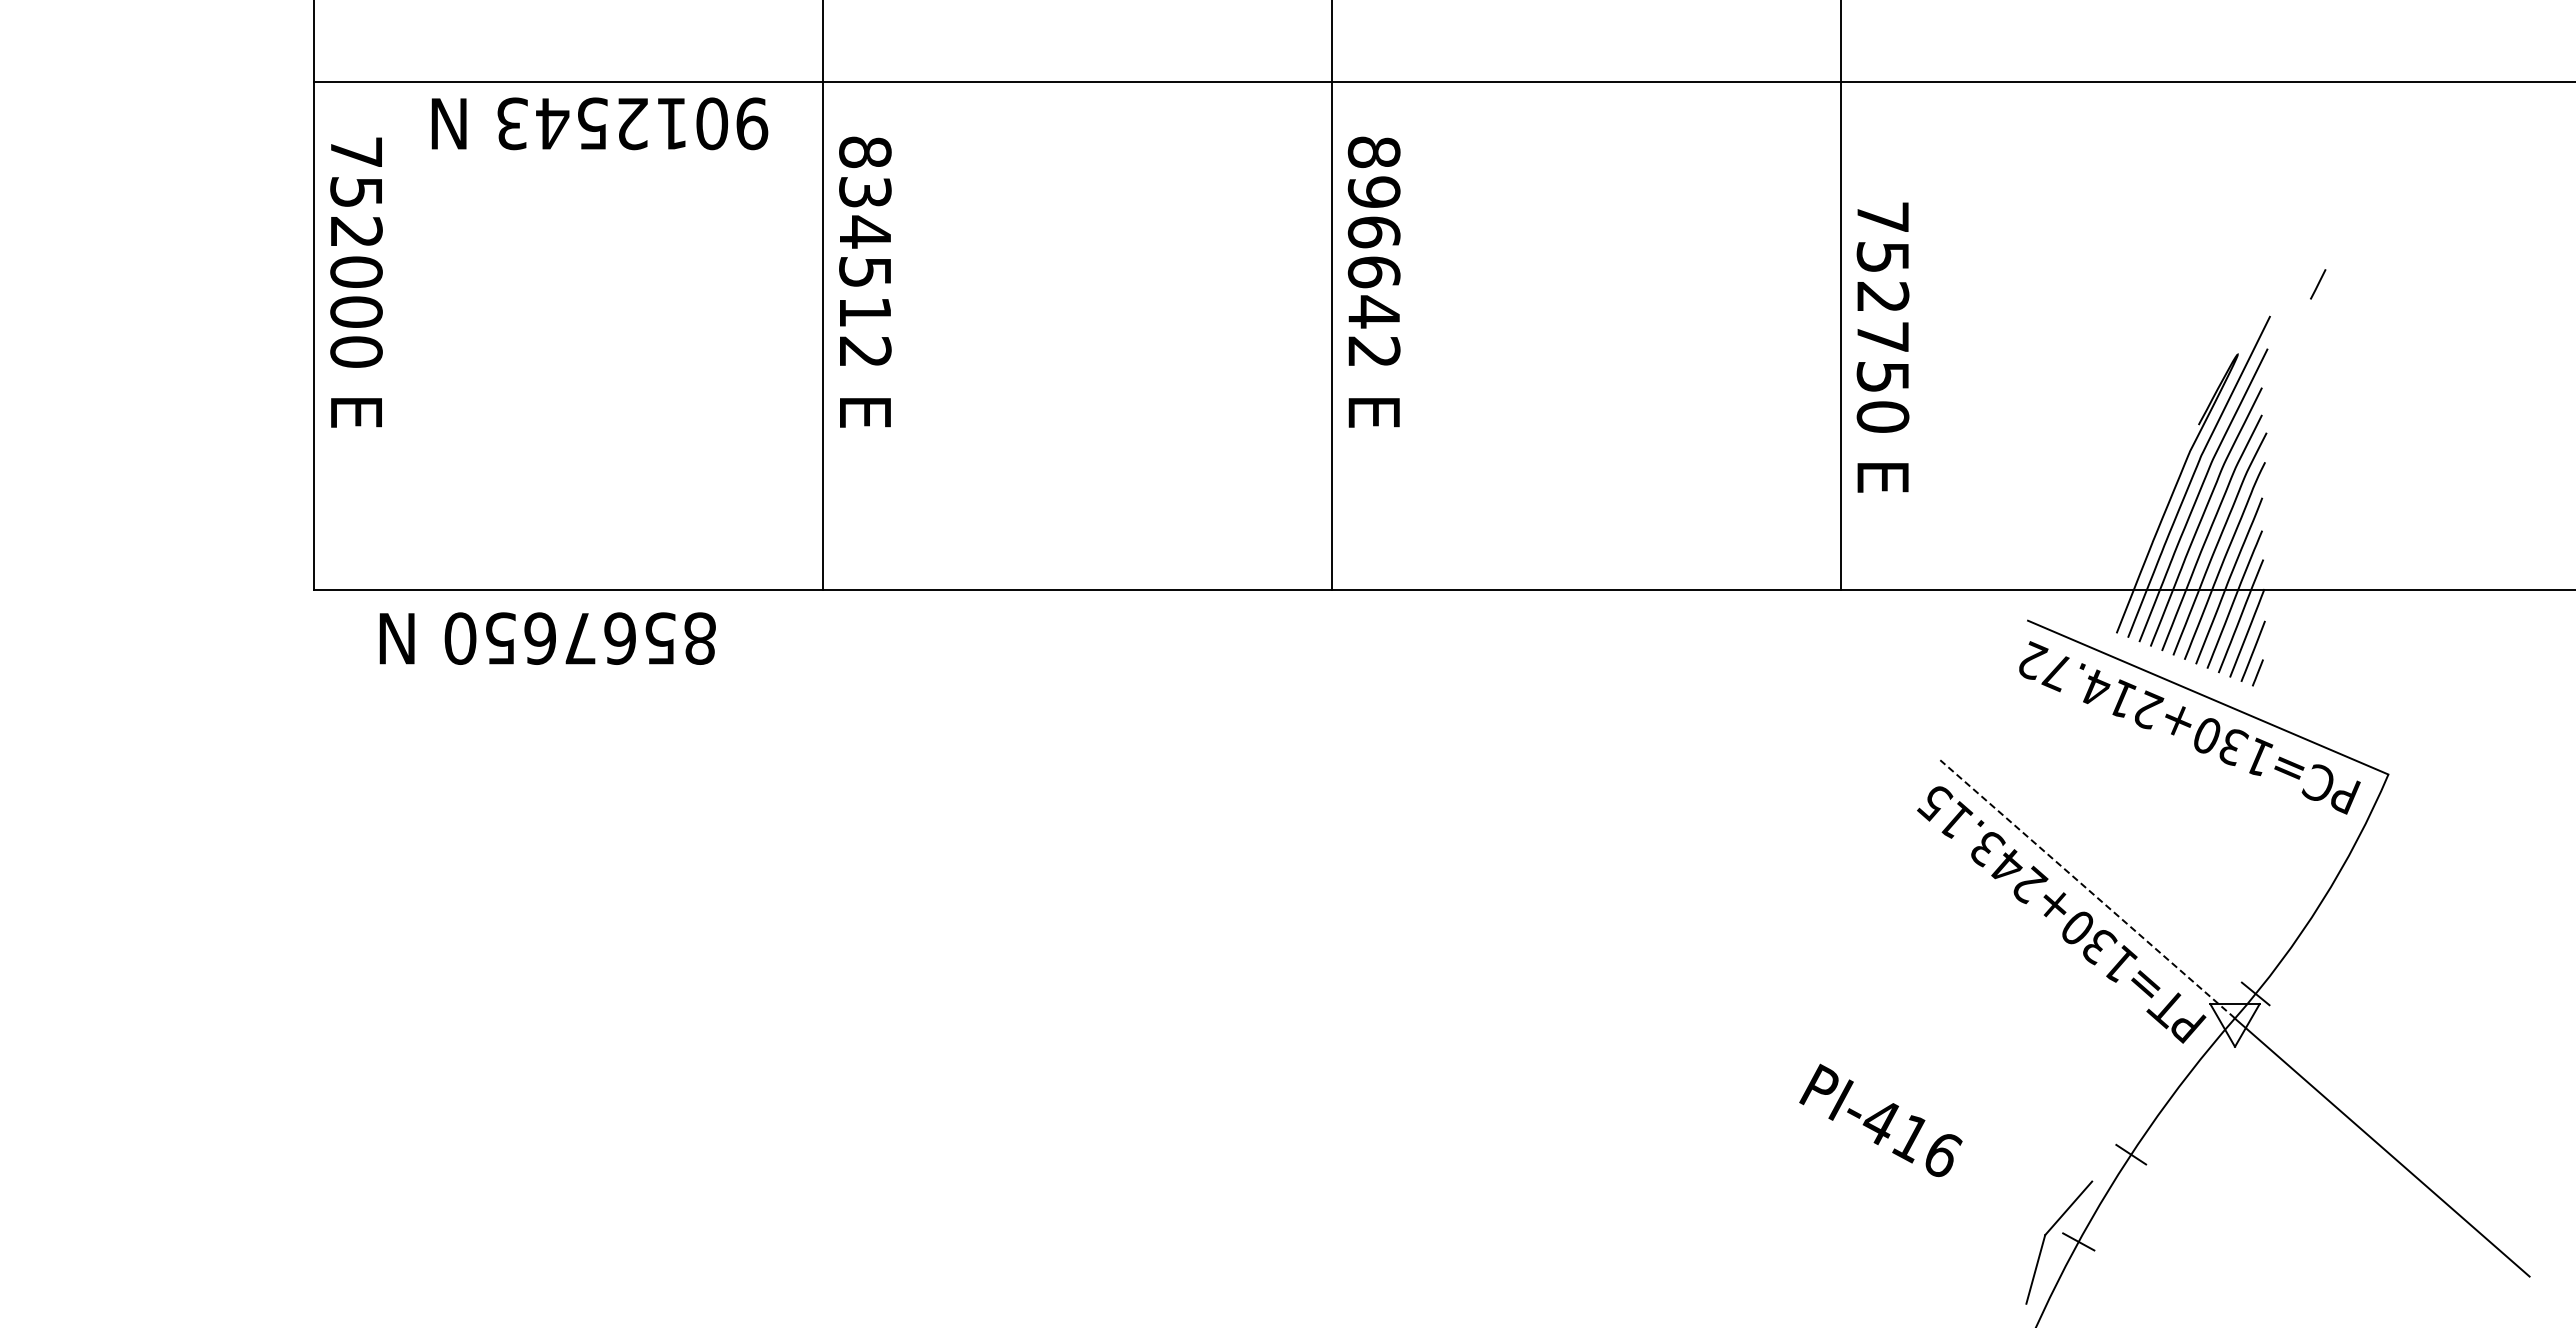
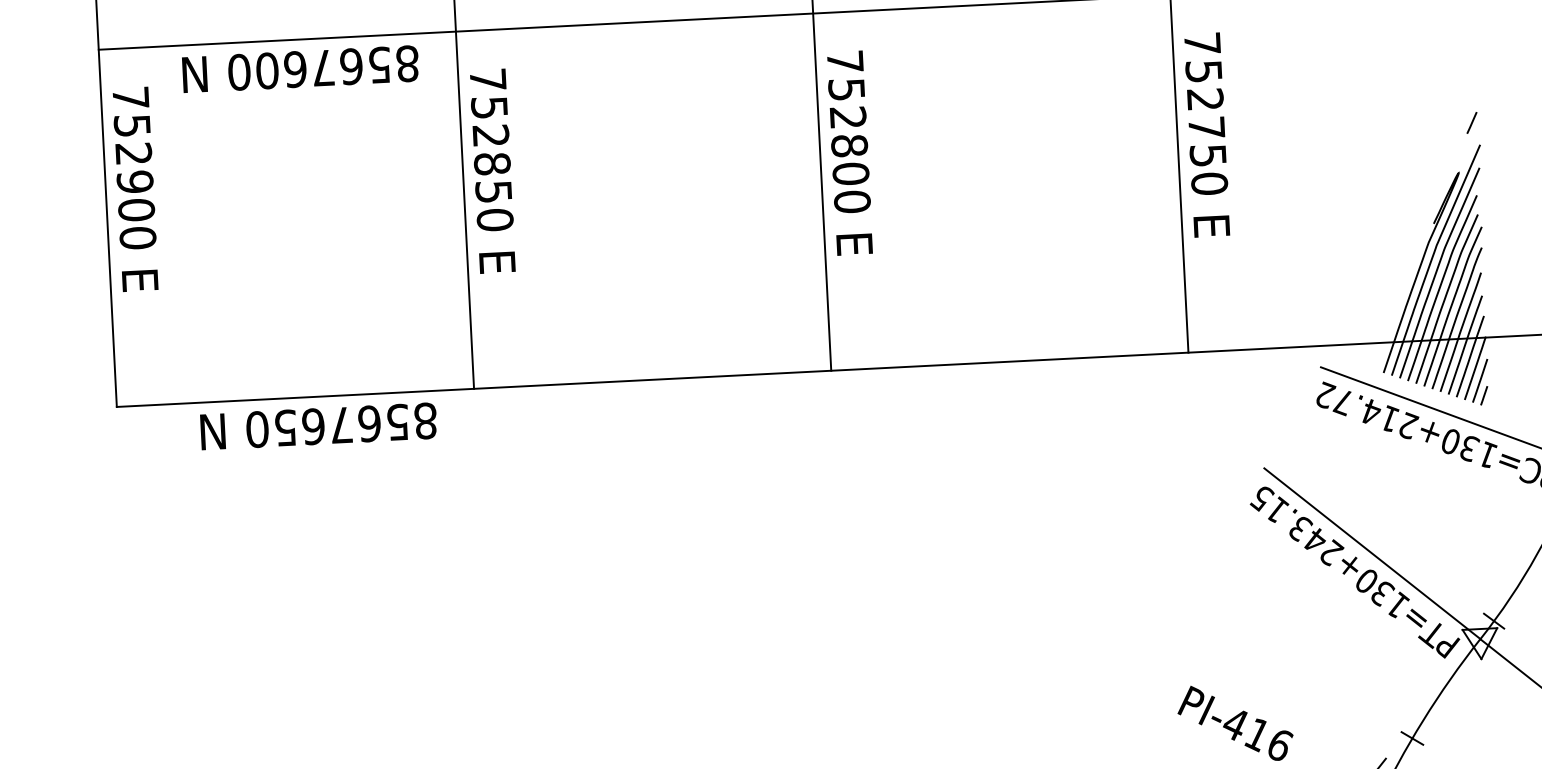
text: (632, 123) -> (323, 67), 9012543 -> 8567600
text: (865, 251) -> (491, 149), 834512 -> 752850
text: (1373, 251) -> (848, 131), 896642 -> 752800
text: (356, 271) -> (135, 181), 752000 -> 752900
line: (2318, 284) -> (1472, 122), moved
text: (1882, 347) -> (1206, 135), moved
text: (547, 638) -> (318, 426), moved
line: (2087, 889) -> (1372, 553), dashed -> solid

